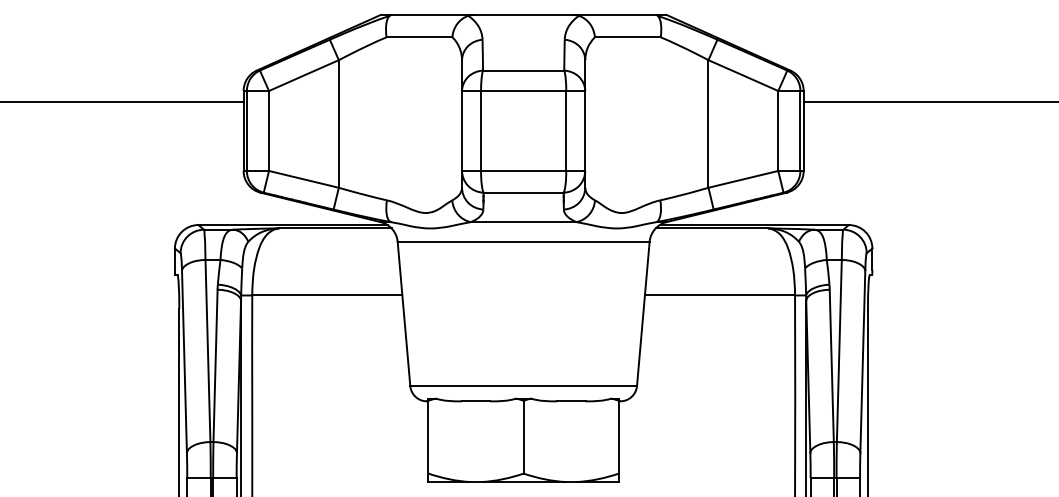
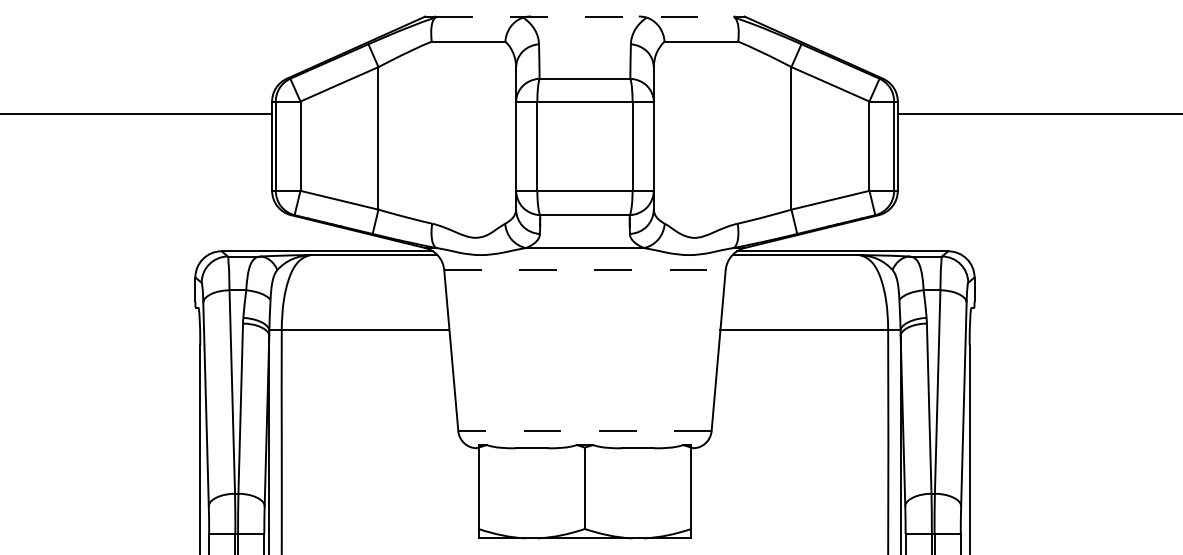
line: (523, 14) -> (584, 16), solid -> dashed
line: (523, 242) -> (584, 270), solid -> dashed
line: (523, 386) -> (584, 431), solid -> dashed

